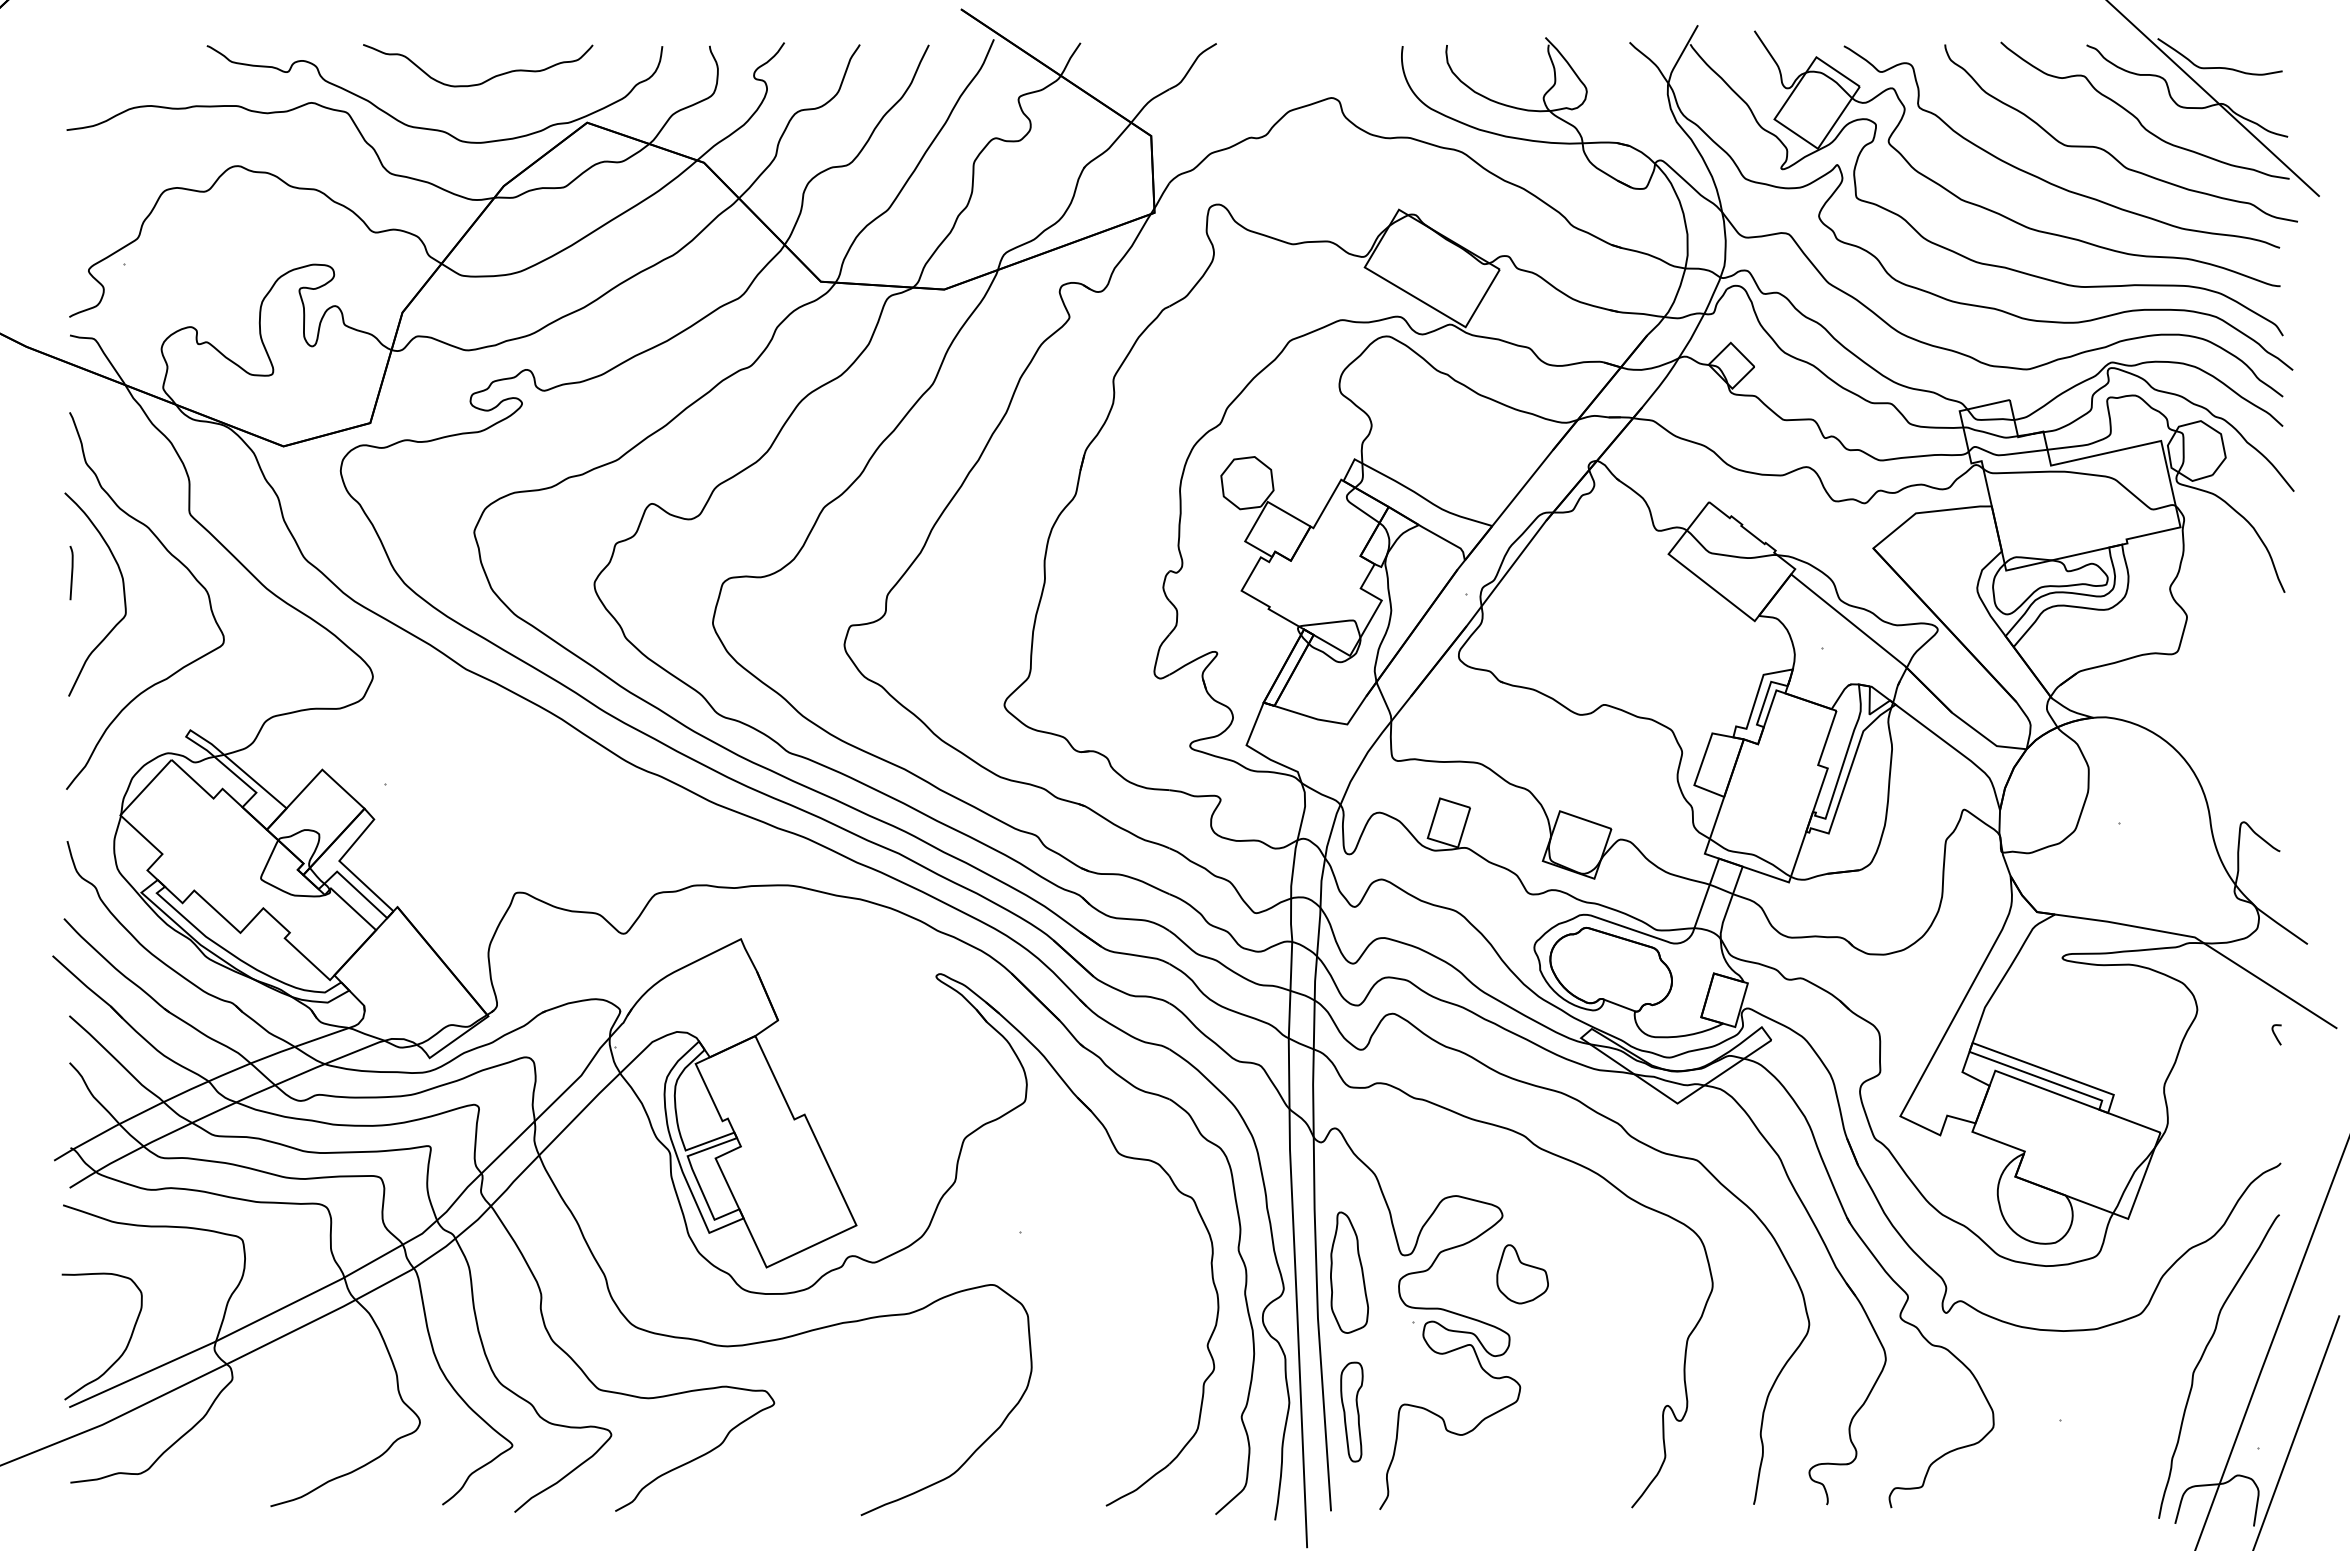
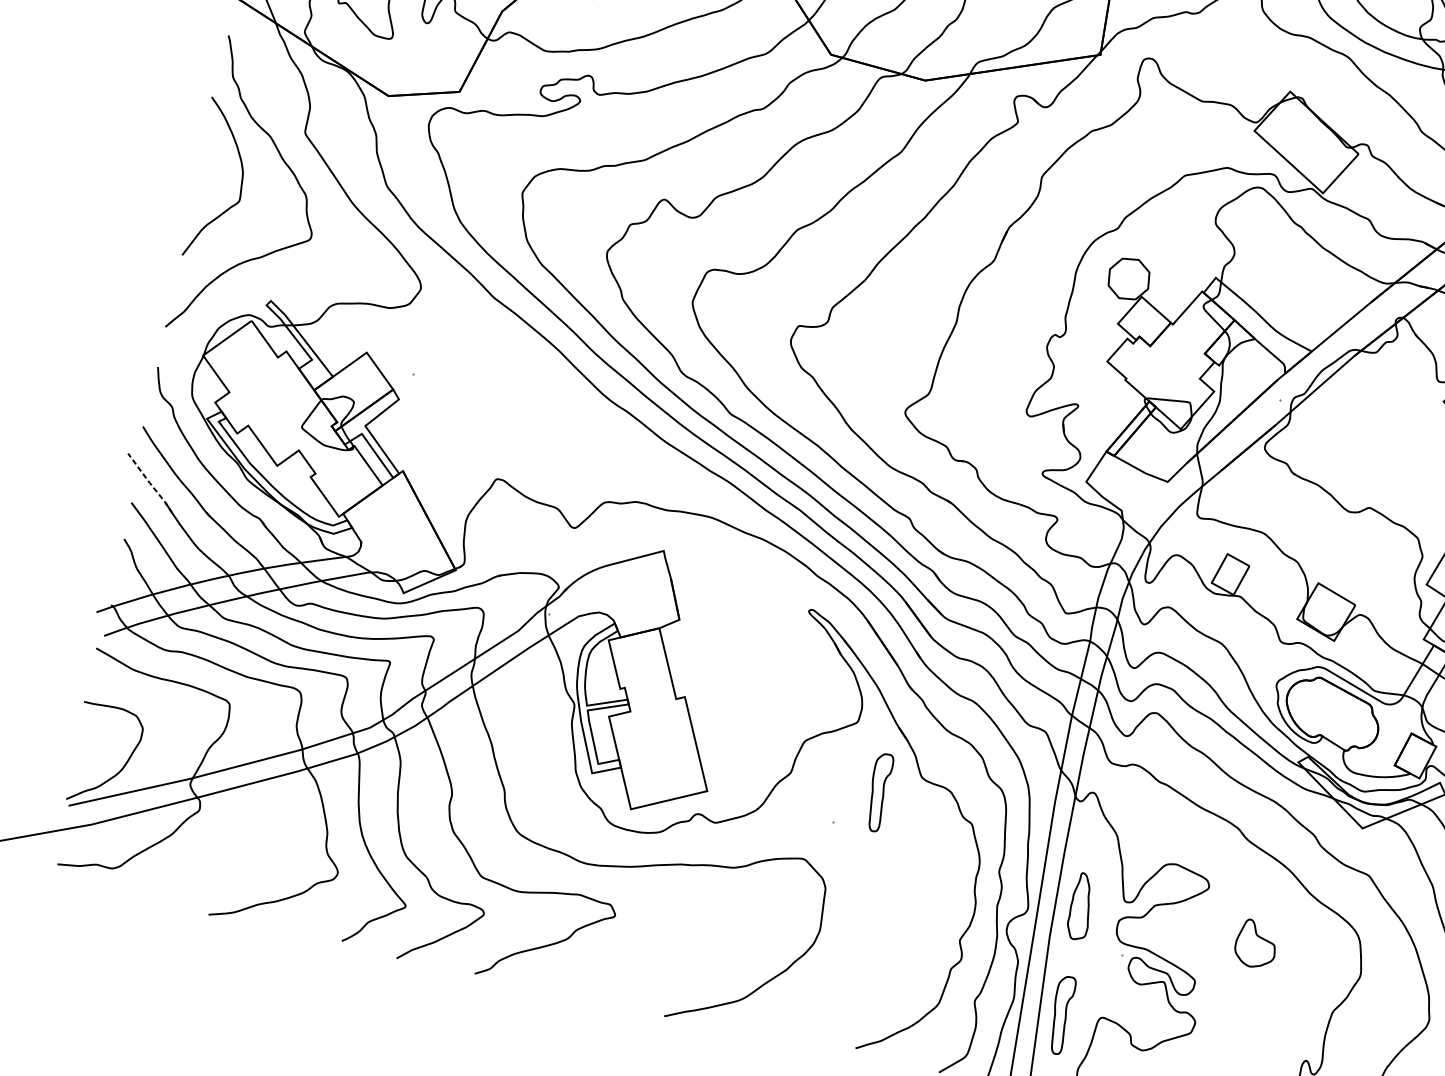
curve: (71, 573) -> (204, 160), removed
line: (87, 987) -> (150, 483), solid -> dashed
part: (1068, 1182) -> (878, 791), added
part: (1349, 1272) -> (1081, 906), size x0.7
part: (1522, 1274) -> (1256, 944), moved

